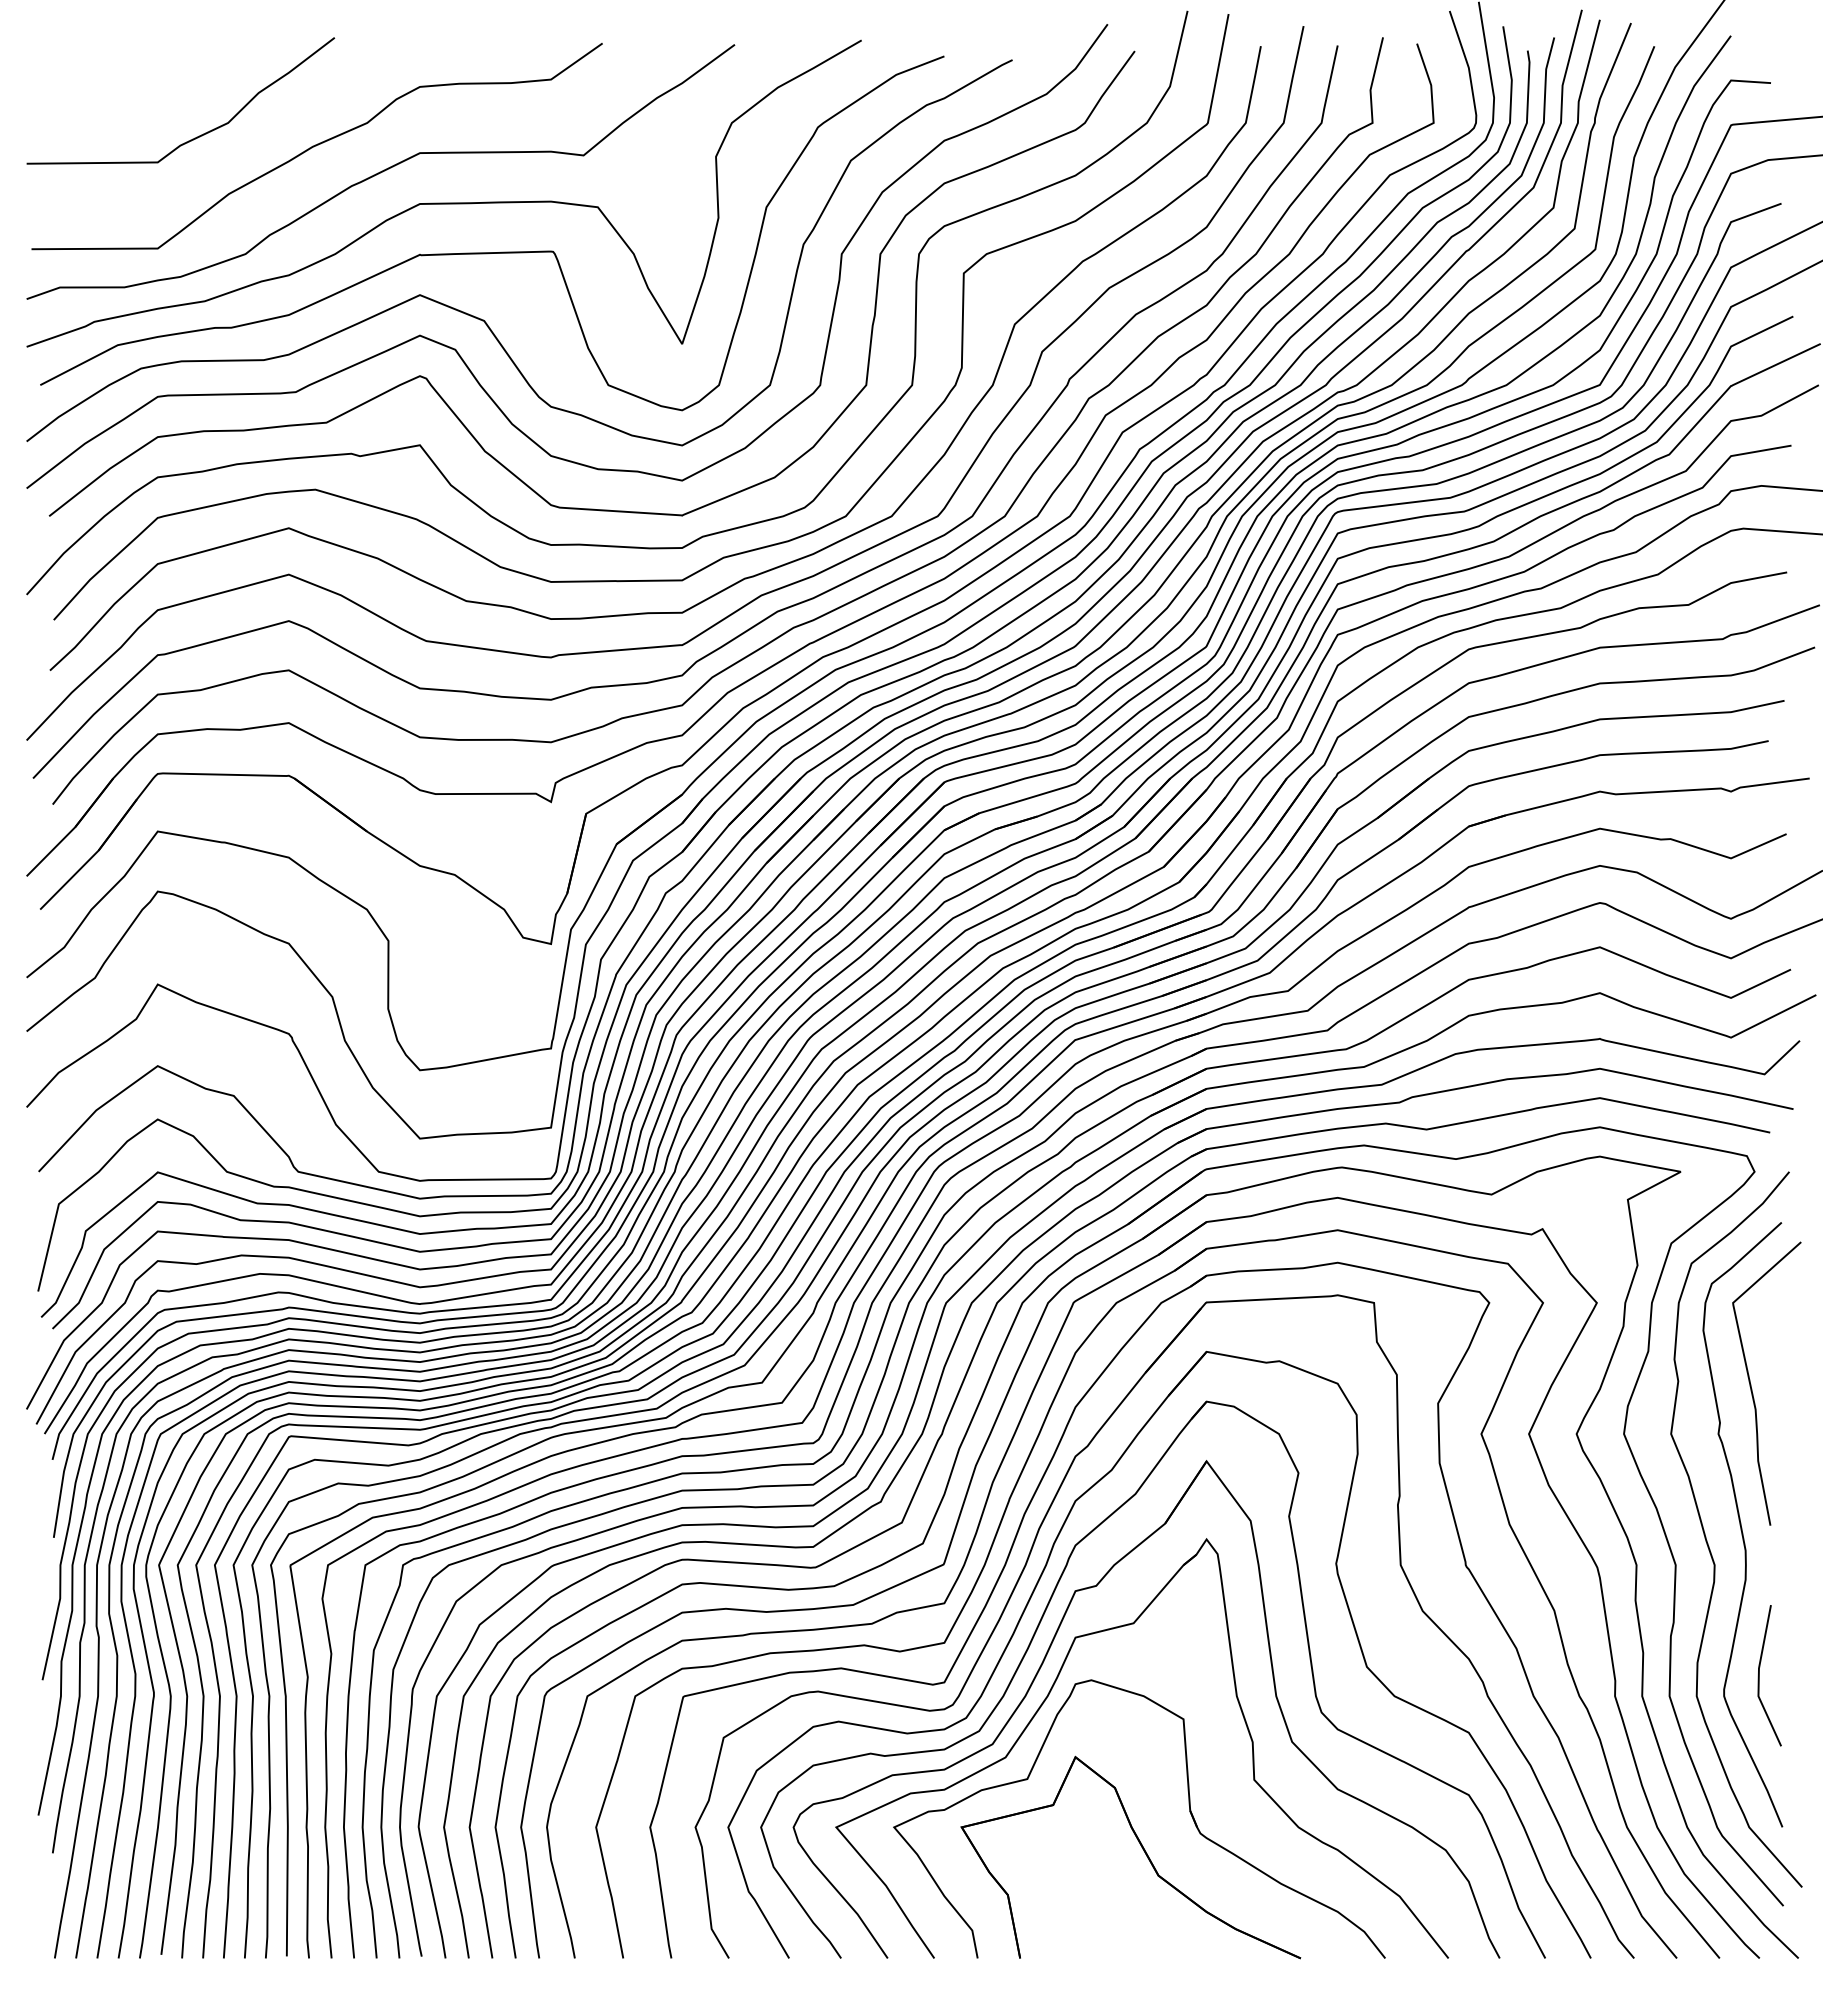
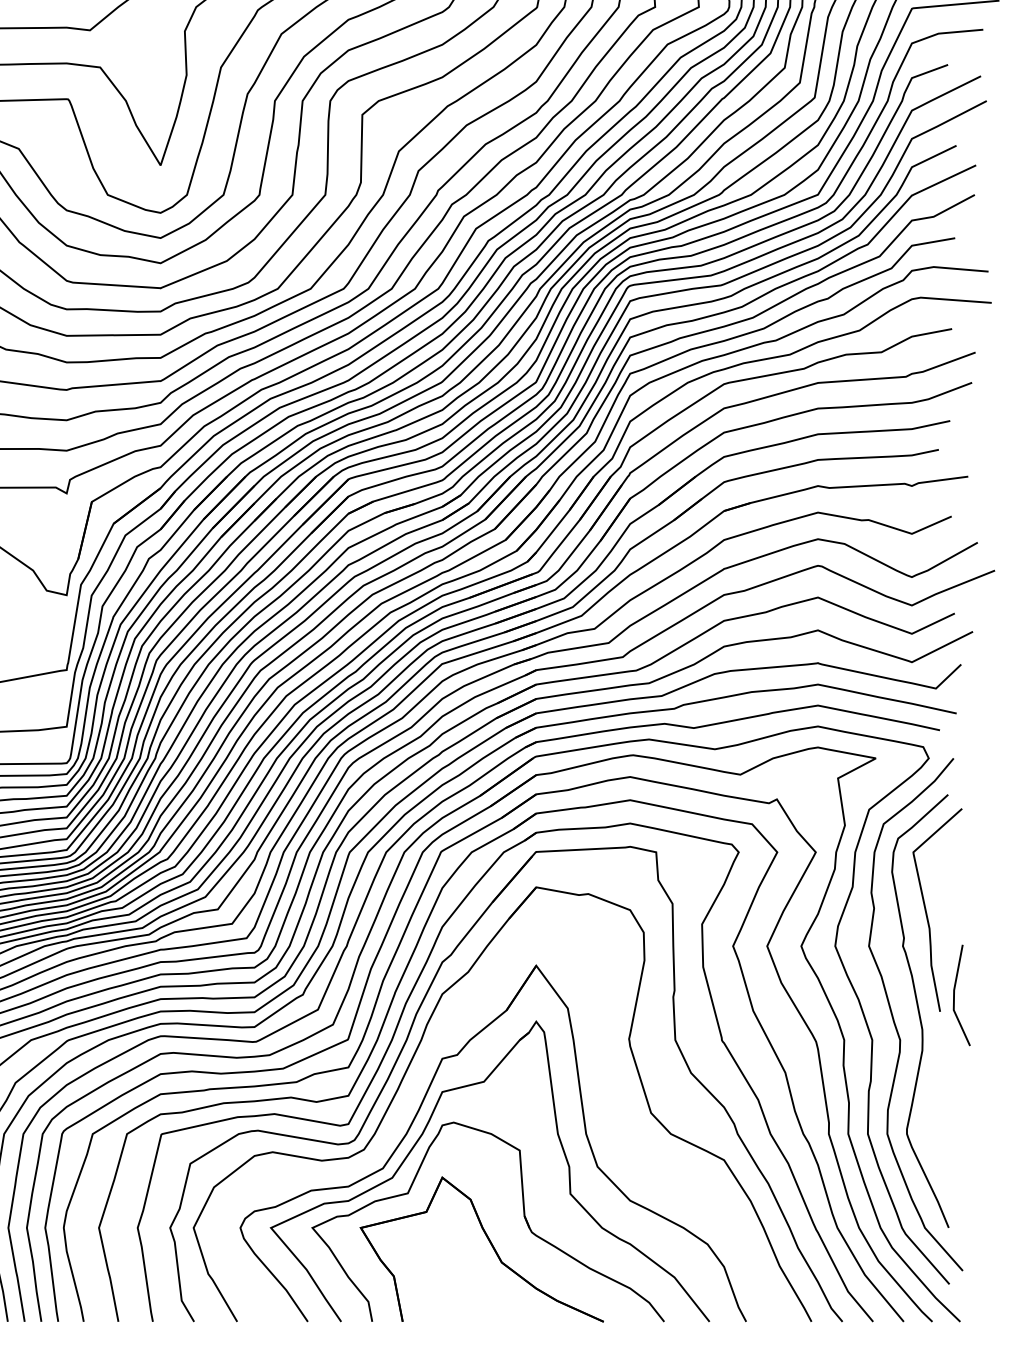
part: (1038, 1628) -> (415, 1085), removed
line: (1759, 1675) -> (954, 995), moved

